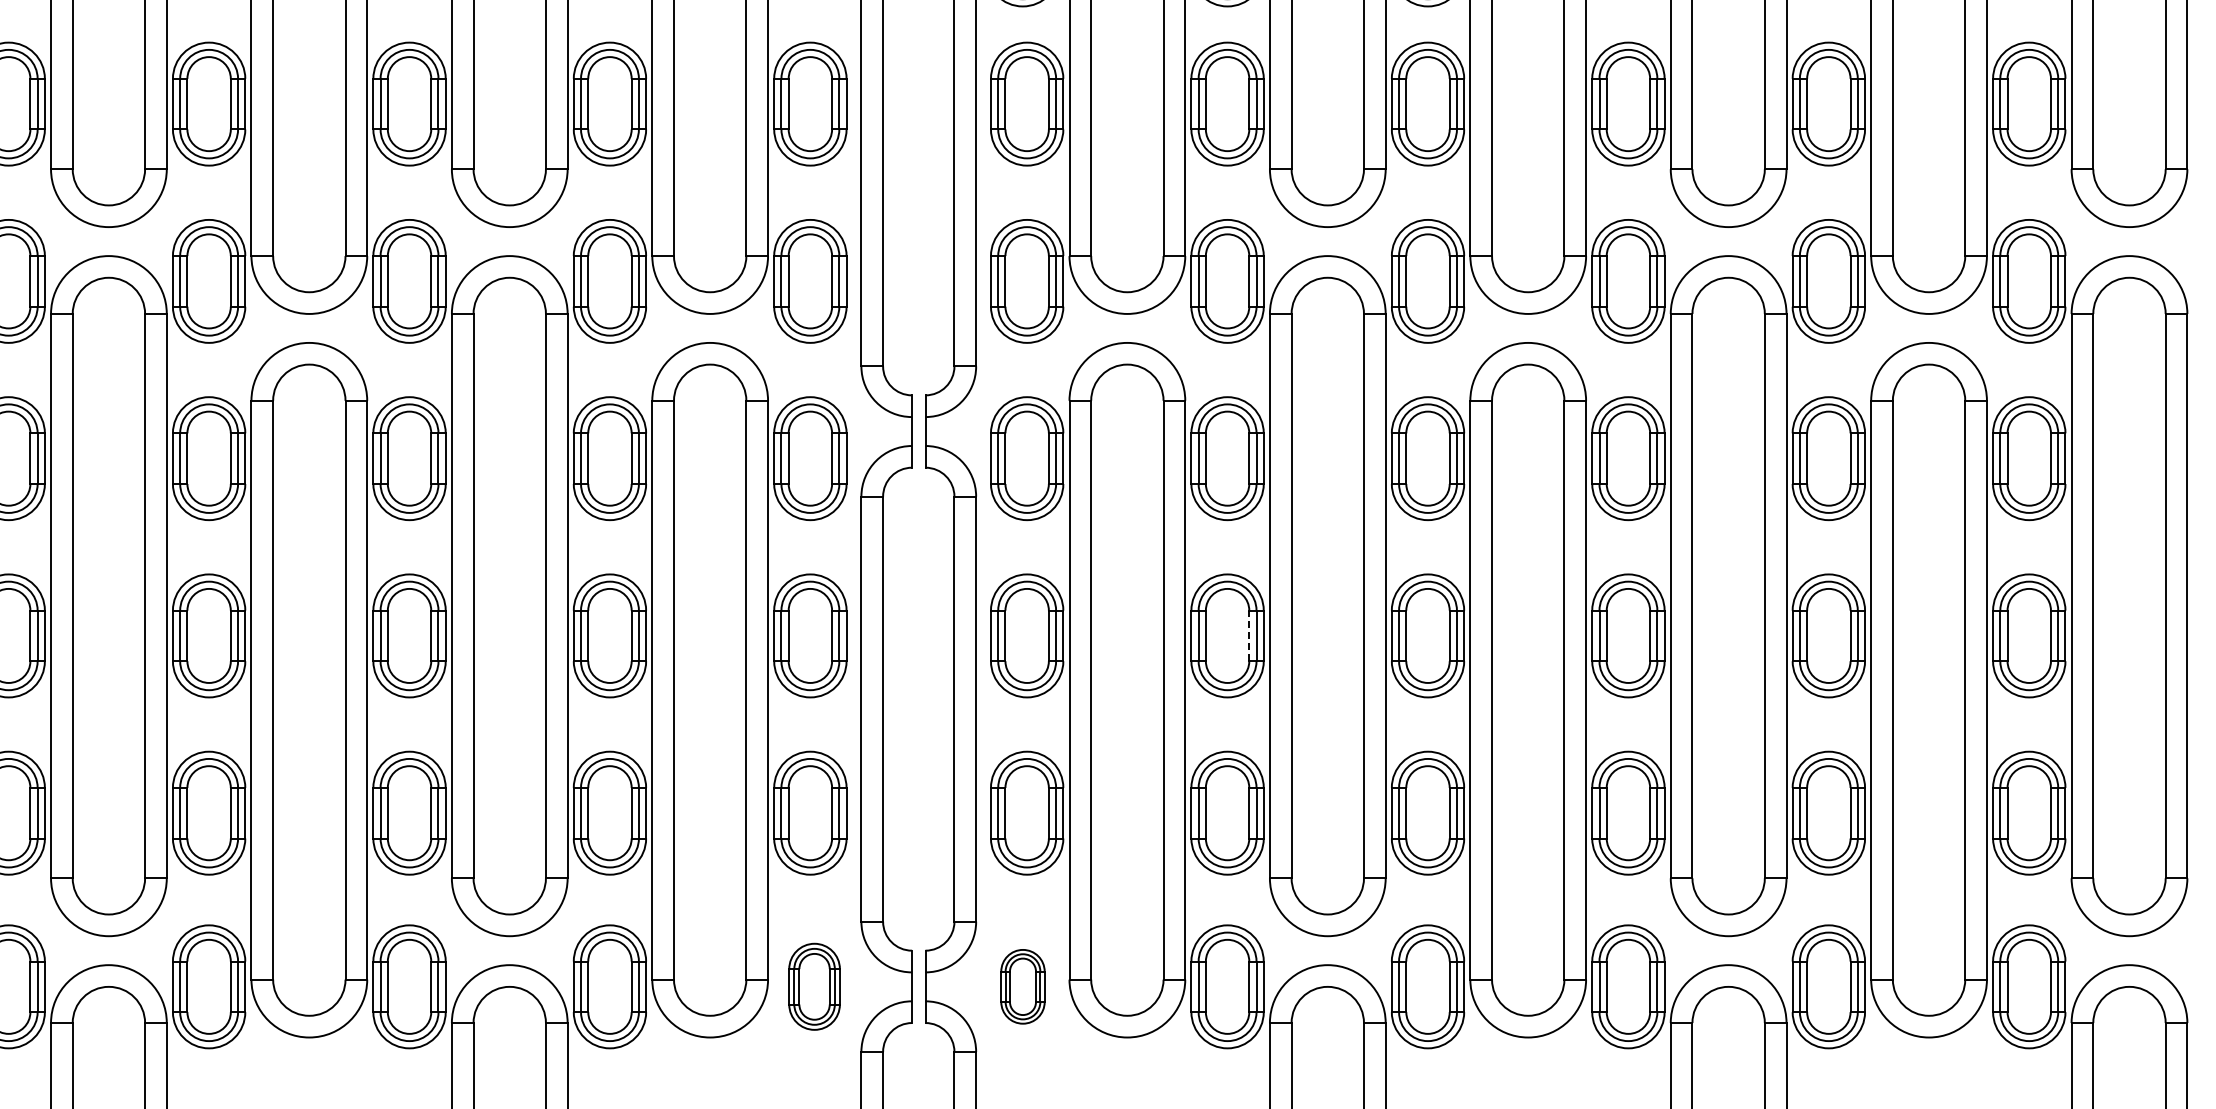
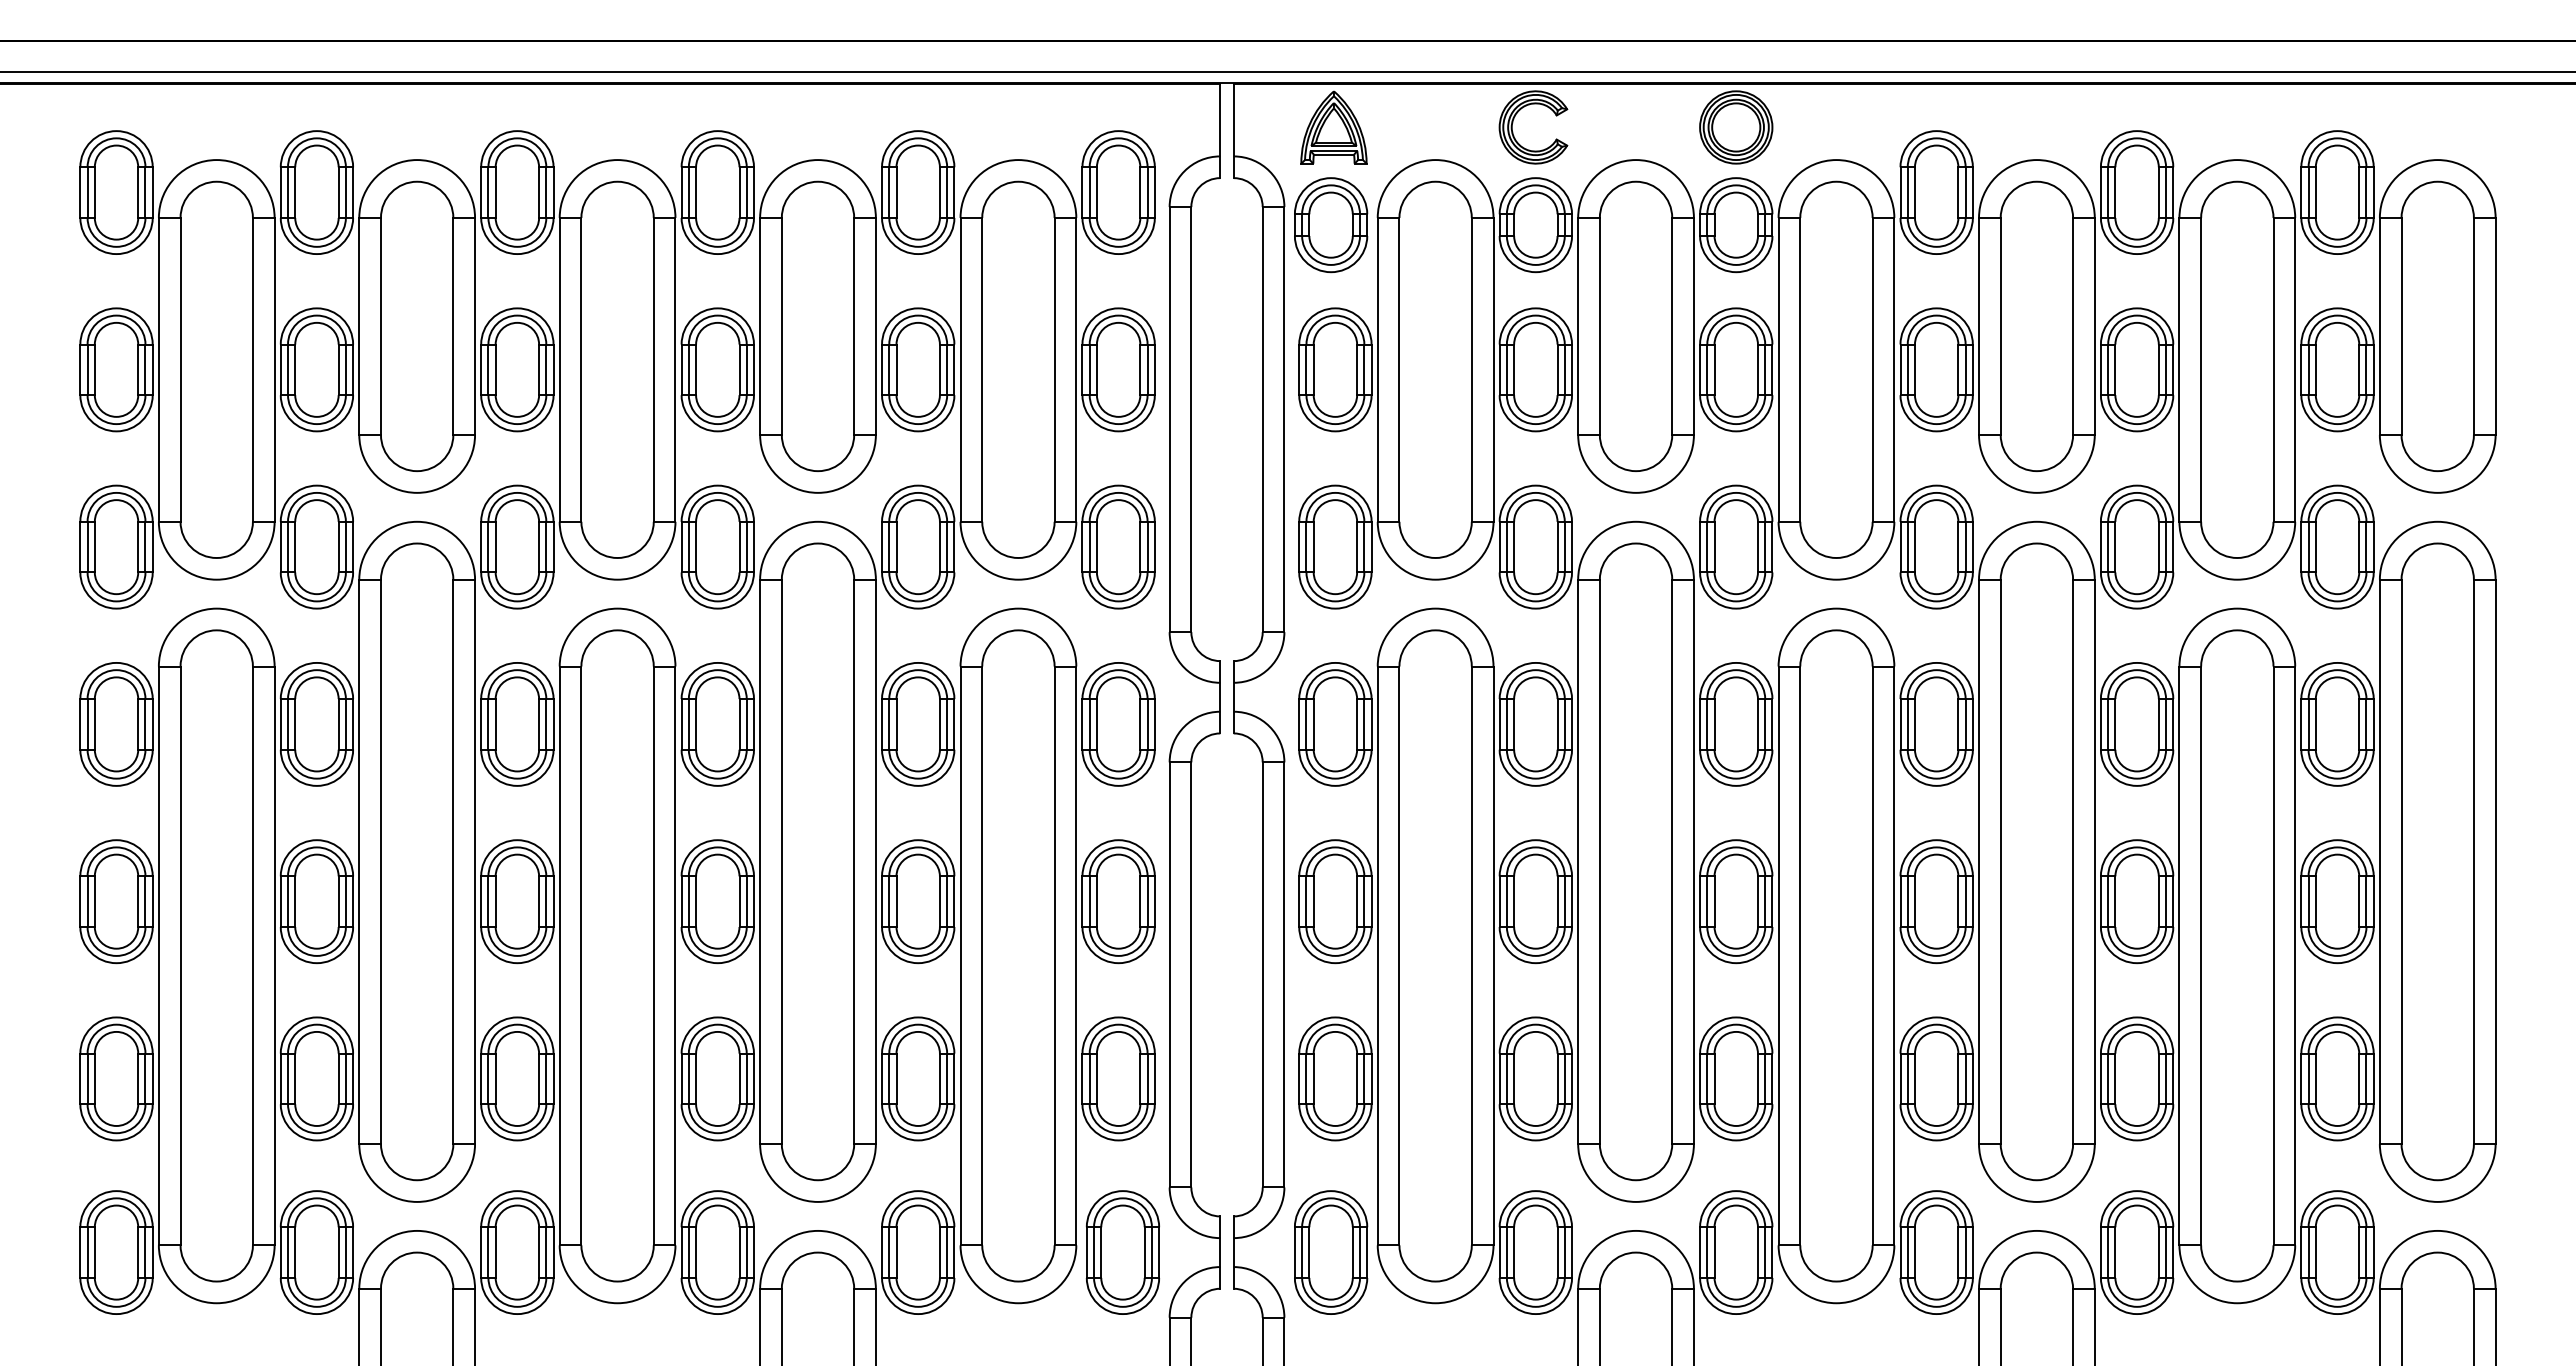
line: (1249, 635) -> (1557, 901), dashed -> solid
part: (814, 986) -> (1122, 1252), size x1.43
part: (1023, 986) -> (1331, 1252), size x1.67

